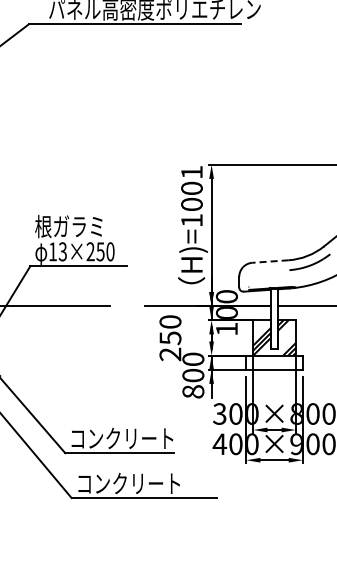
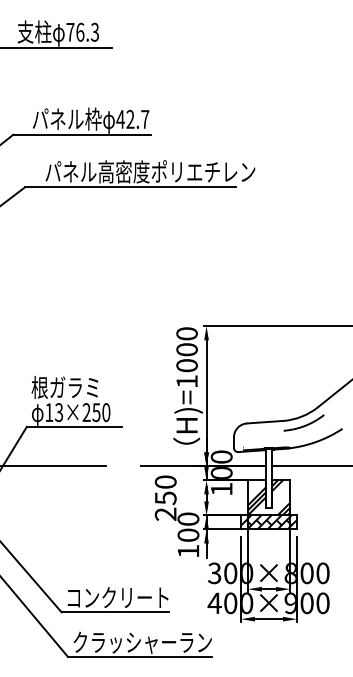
text: (191, 172) -> (186, 333), H)=1001 -> H)=1000
line: (270, 261) -> (264, 422), dashed -> solid
hatch: (274, 362) -> (268, 522), added
text: (193, 390) -> (188, 550), 800 -> 100
text: (146, 483) -> (142, 642), コンクリート -> クラッシャーラン

